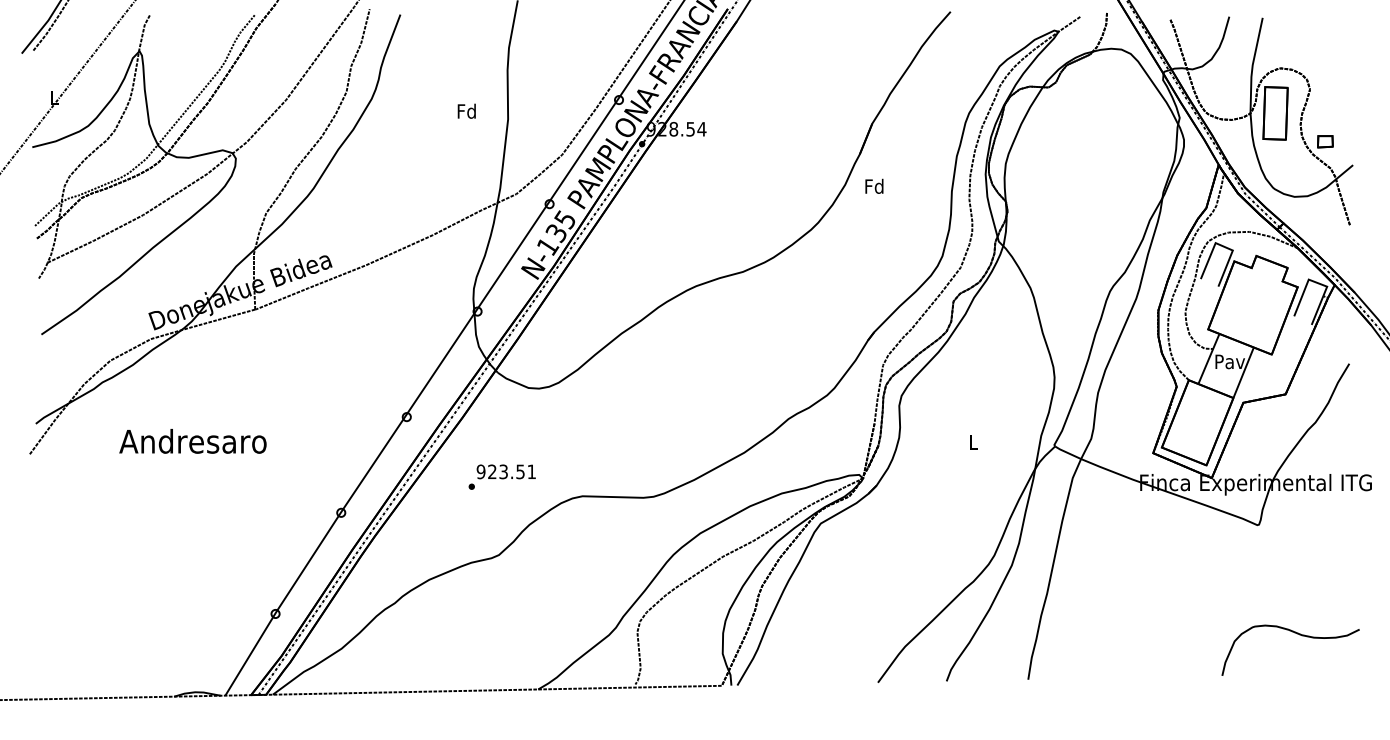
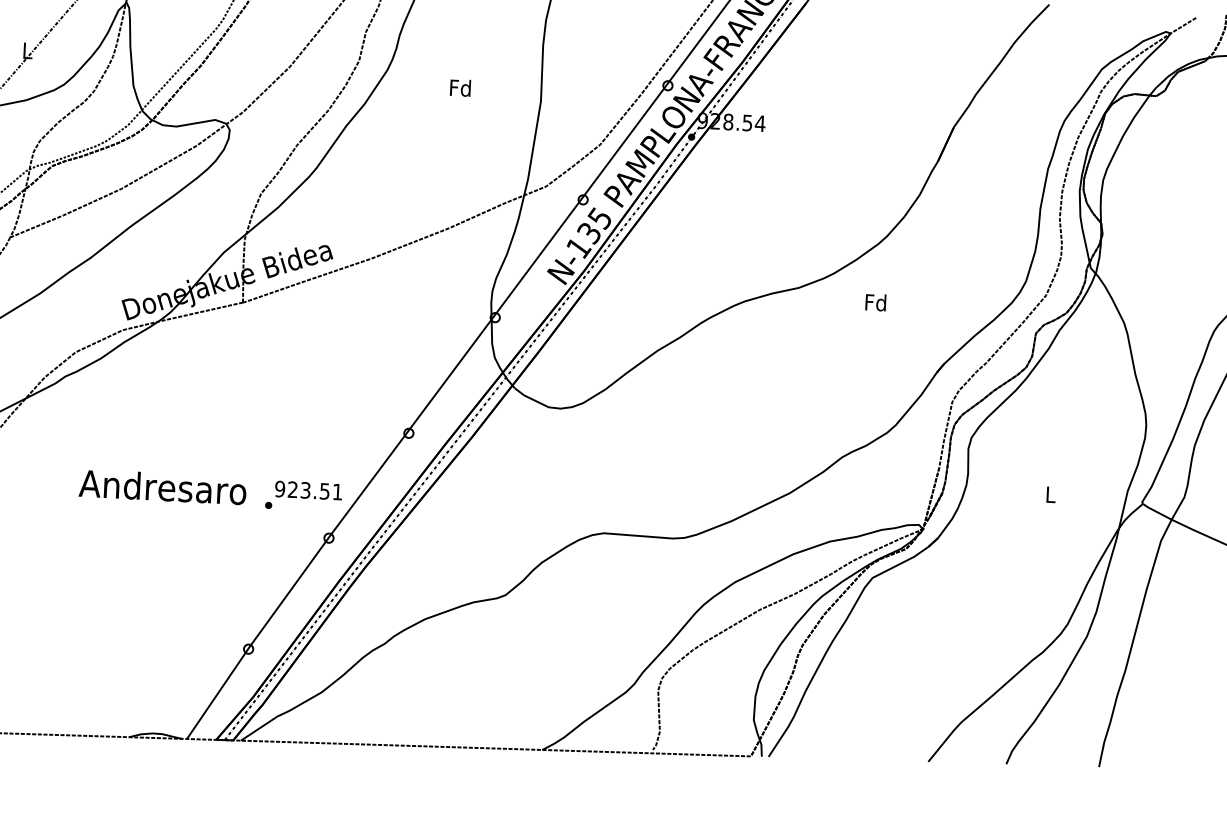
text: (466, 110) -> (460, 87), moved
text: (874, 185) -> (875, 301), moved
text: (192, 441) -> (162, 487), moved
text: (501, 476) -> (302, 495), moved

